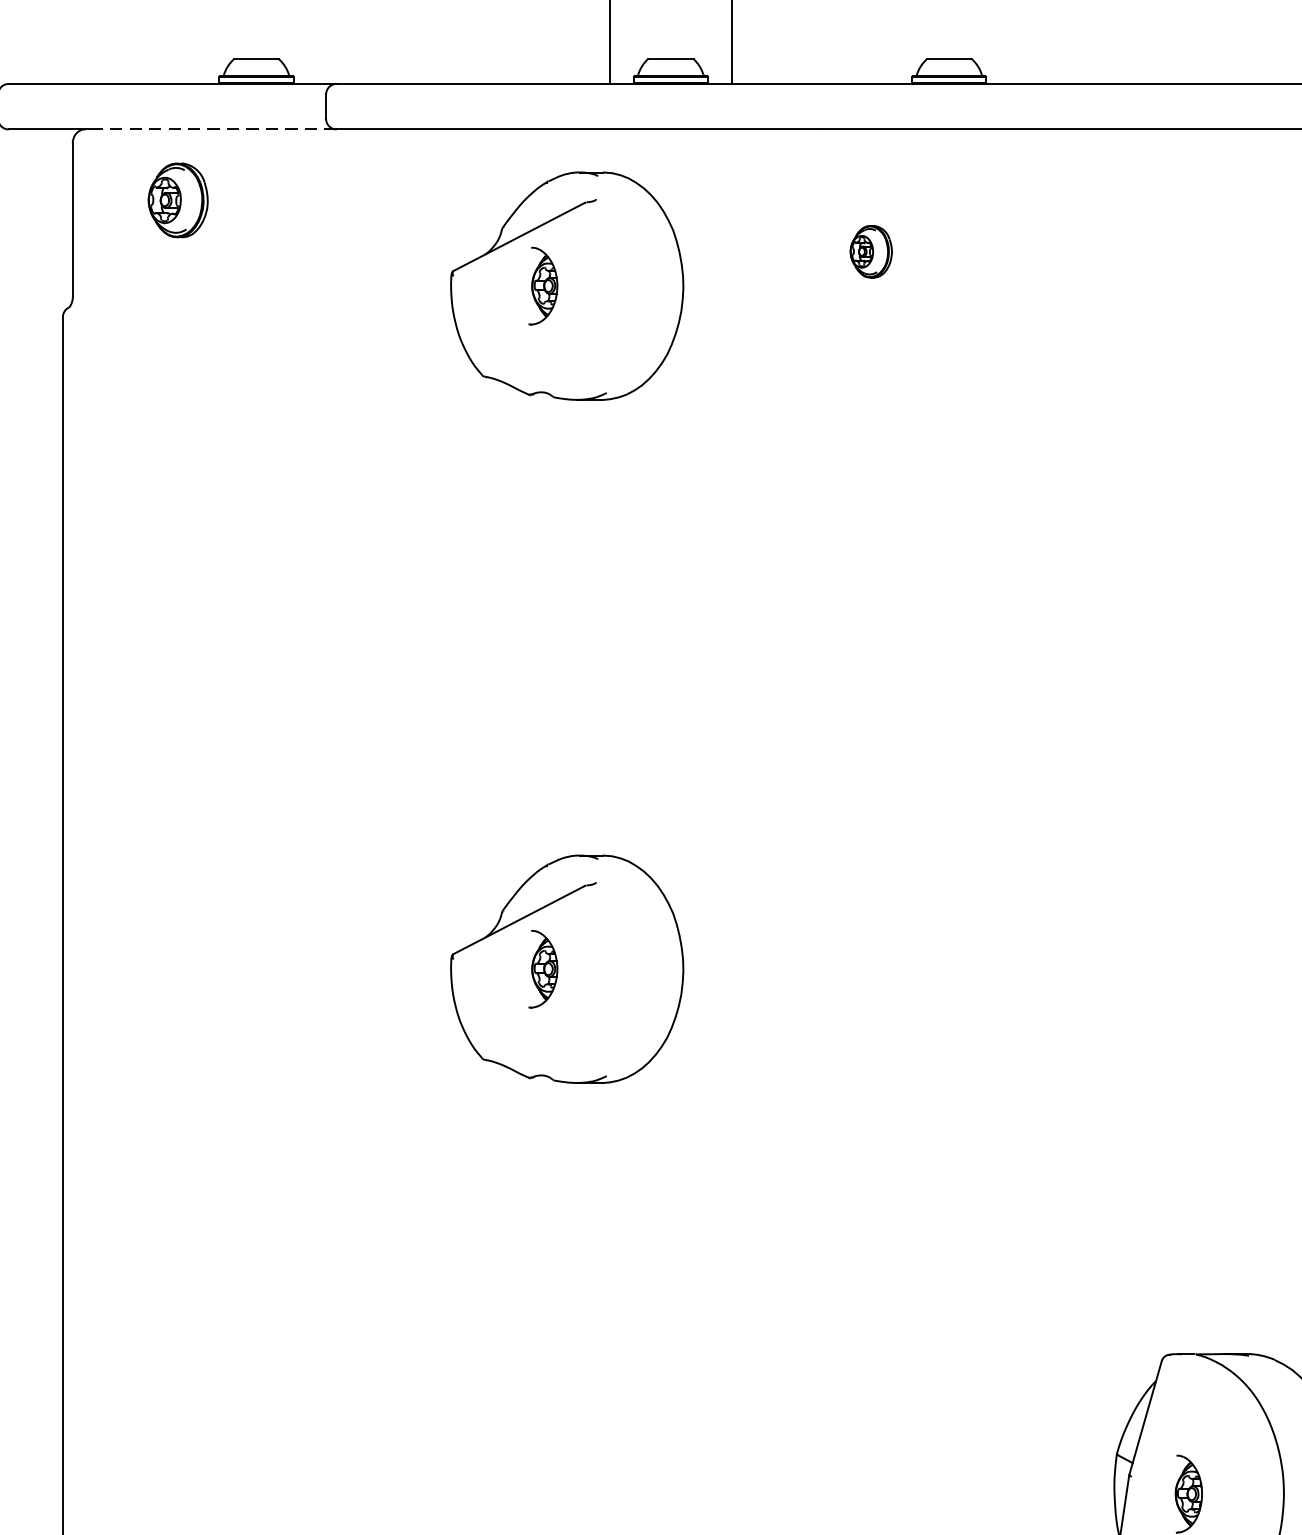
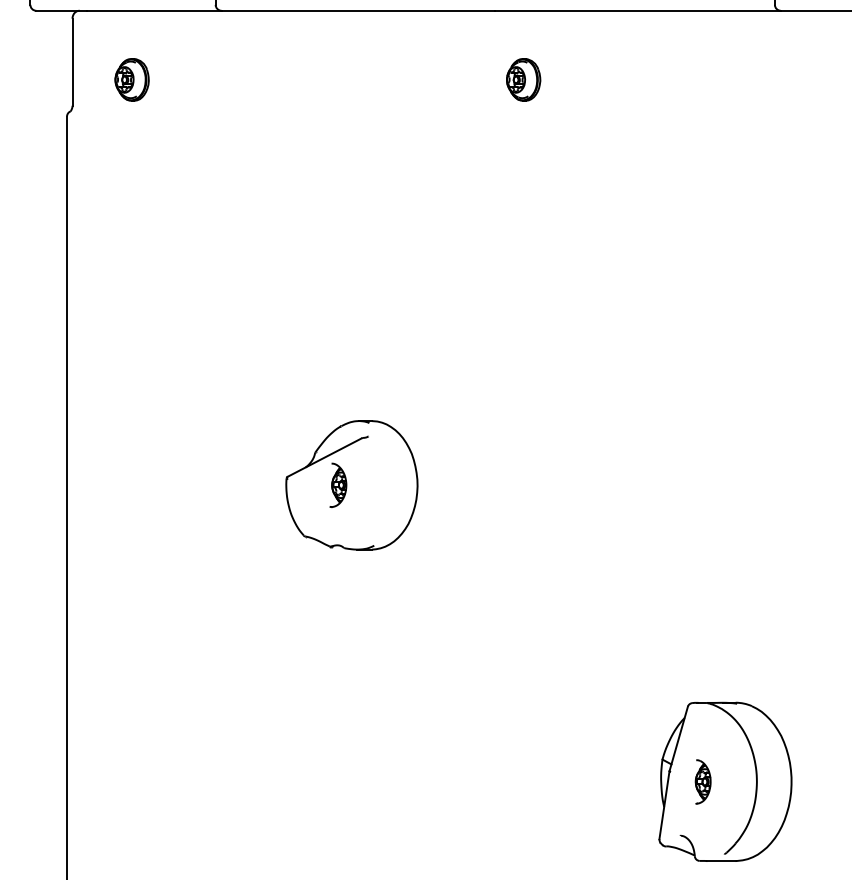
line: (217, 128) -> (154, 10), dashed -> solid
part: (177, 199) -> (131, 79), moved
part: (870, 251) -> (523, 79), size x1.43
part: (566, 286) -> (351, 99), removed

